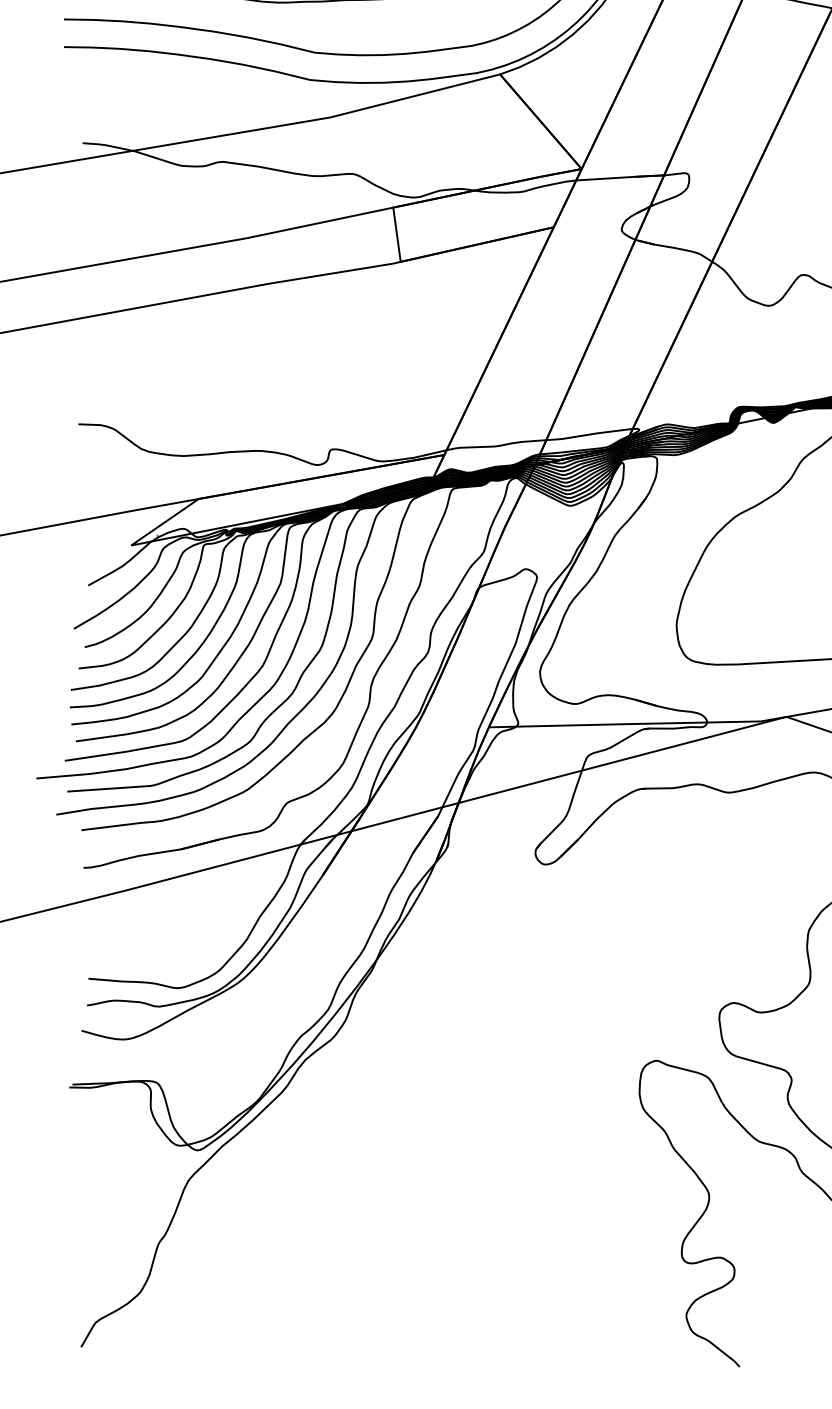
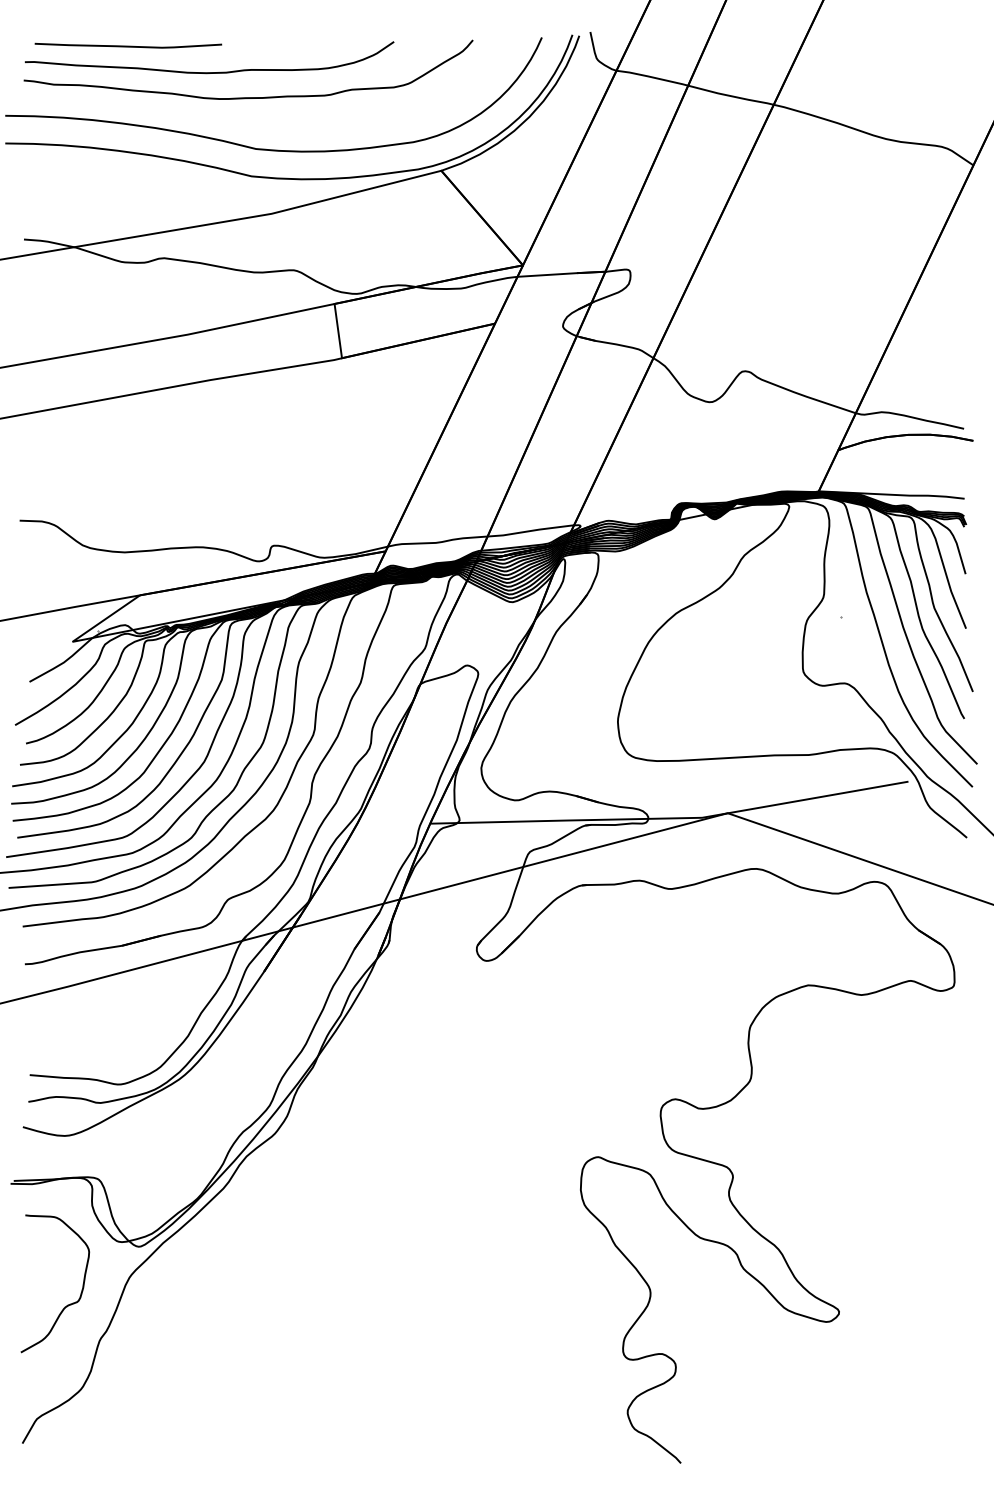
curve: (126, 1208) -> (67, 1304), added

